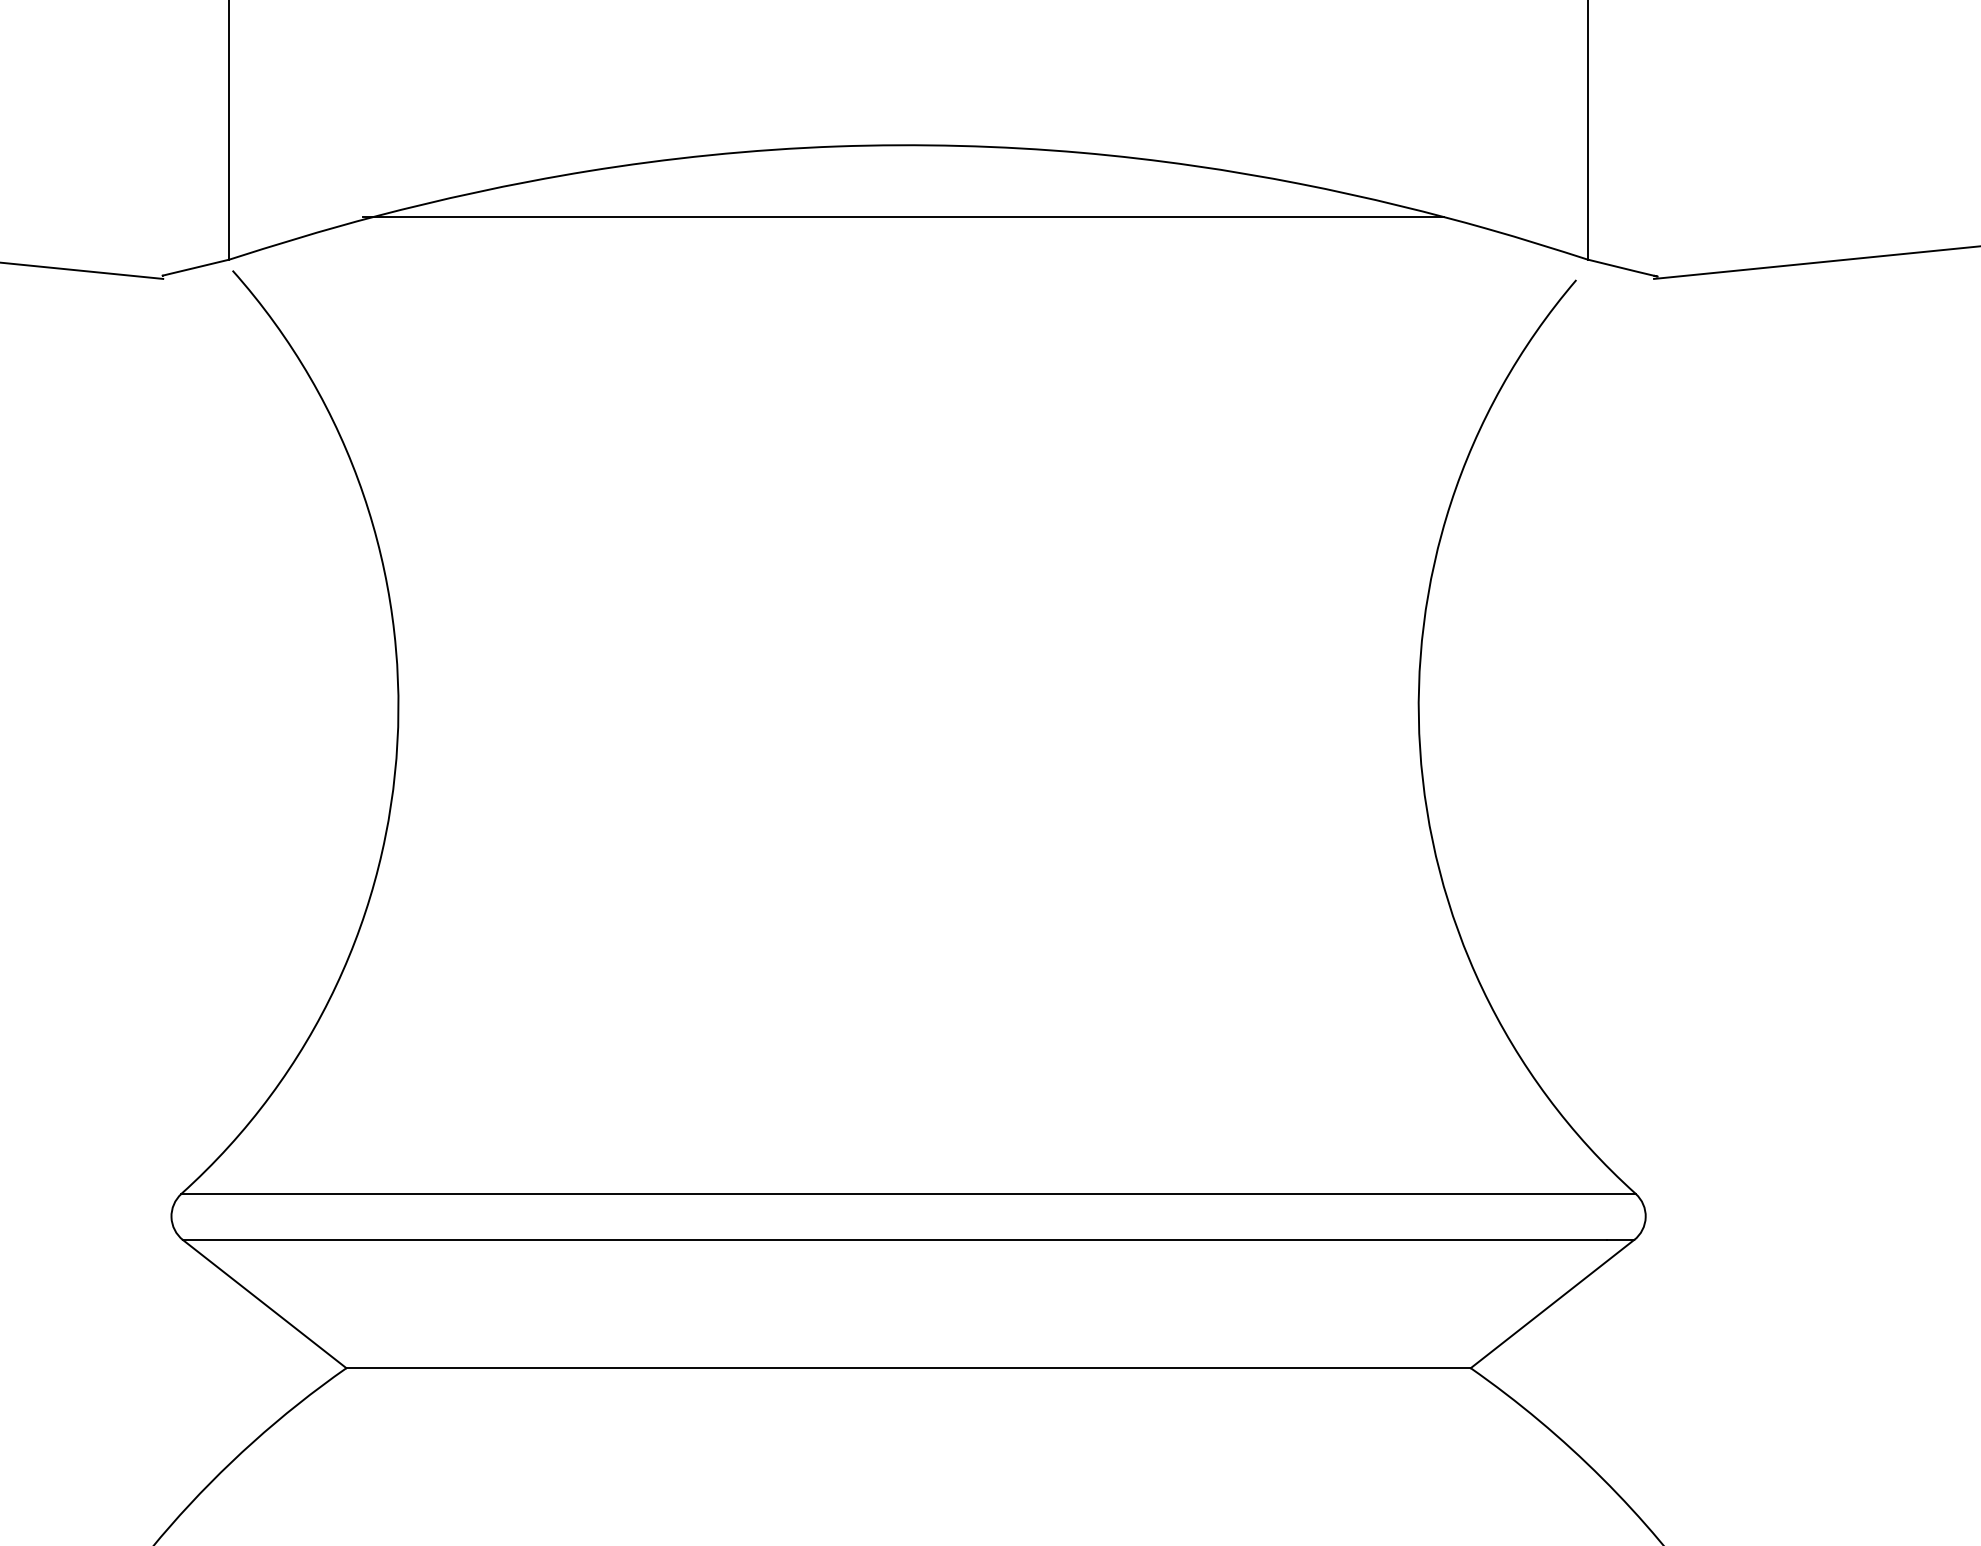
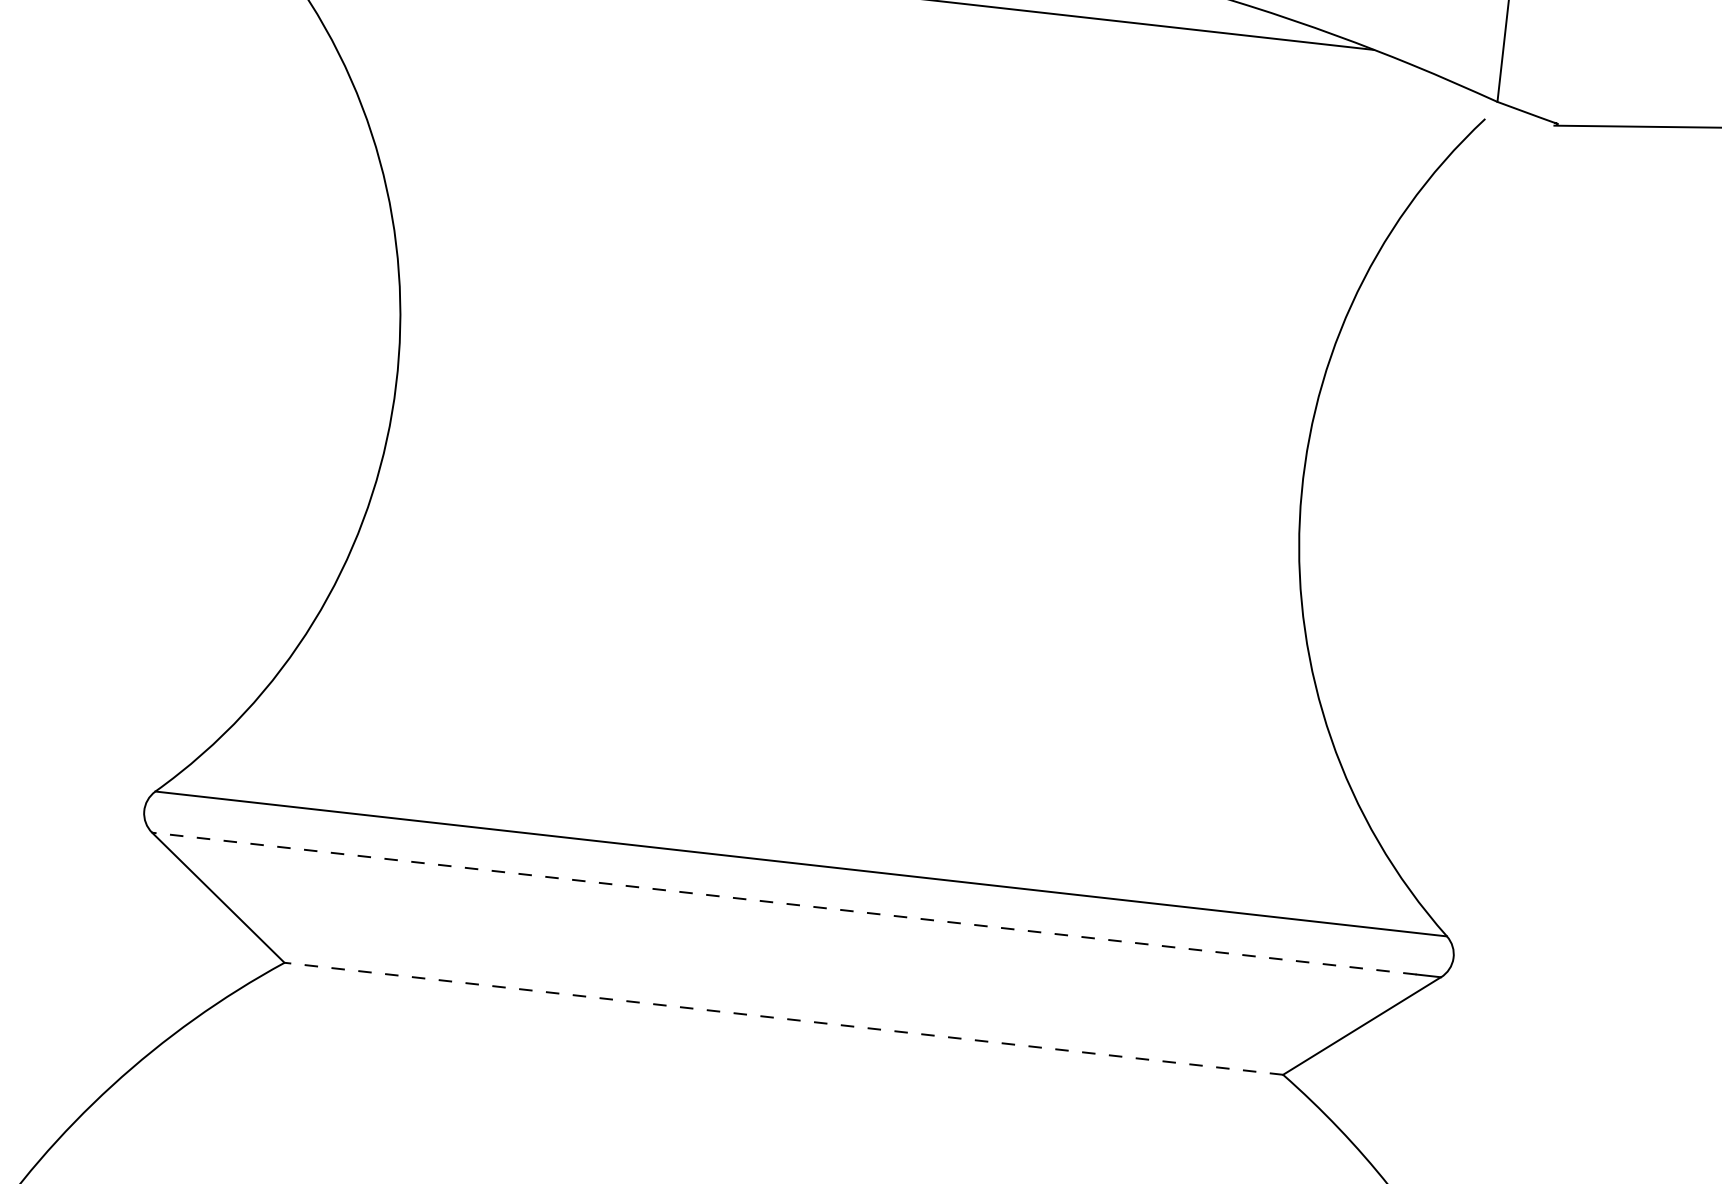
line: (894, 1240) -> (784, 904), solid -> dashed
line: (908, 1368) -> (783, 1019), solid -> dashed

